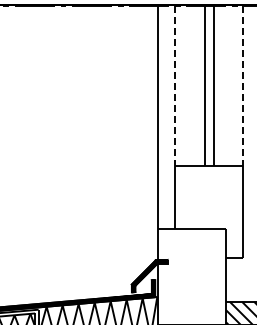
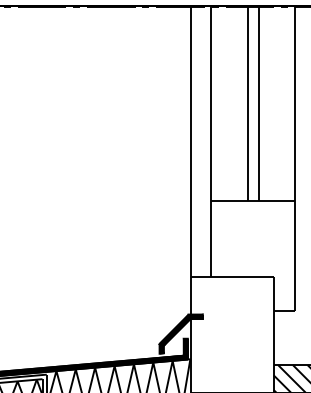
line: (174, 86) -> (211, 104), dashed -> solid
line: (243, 86) -> (294, 104), dashed -> solid

